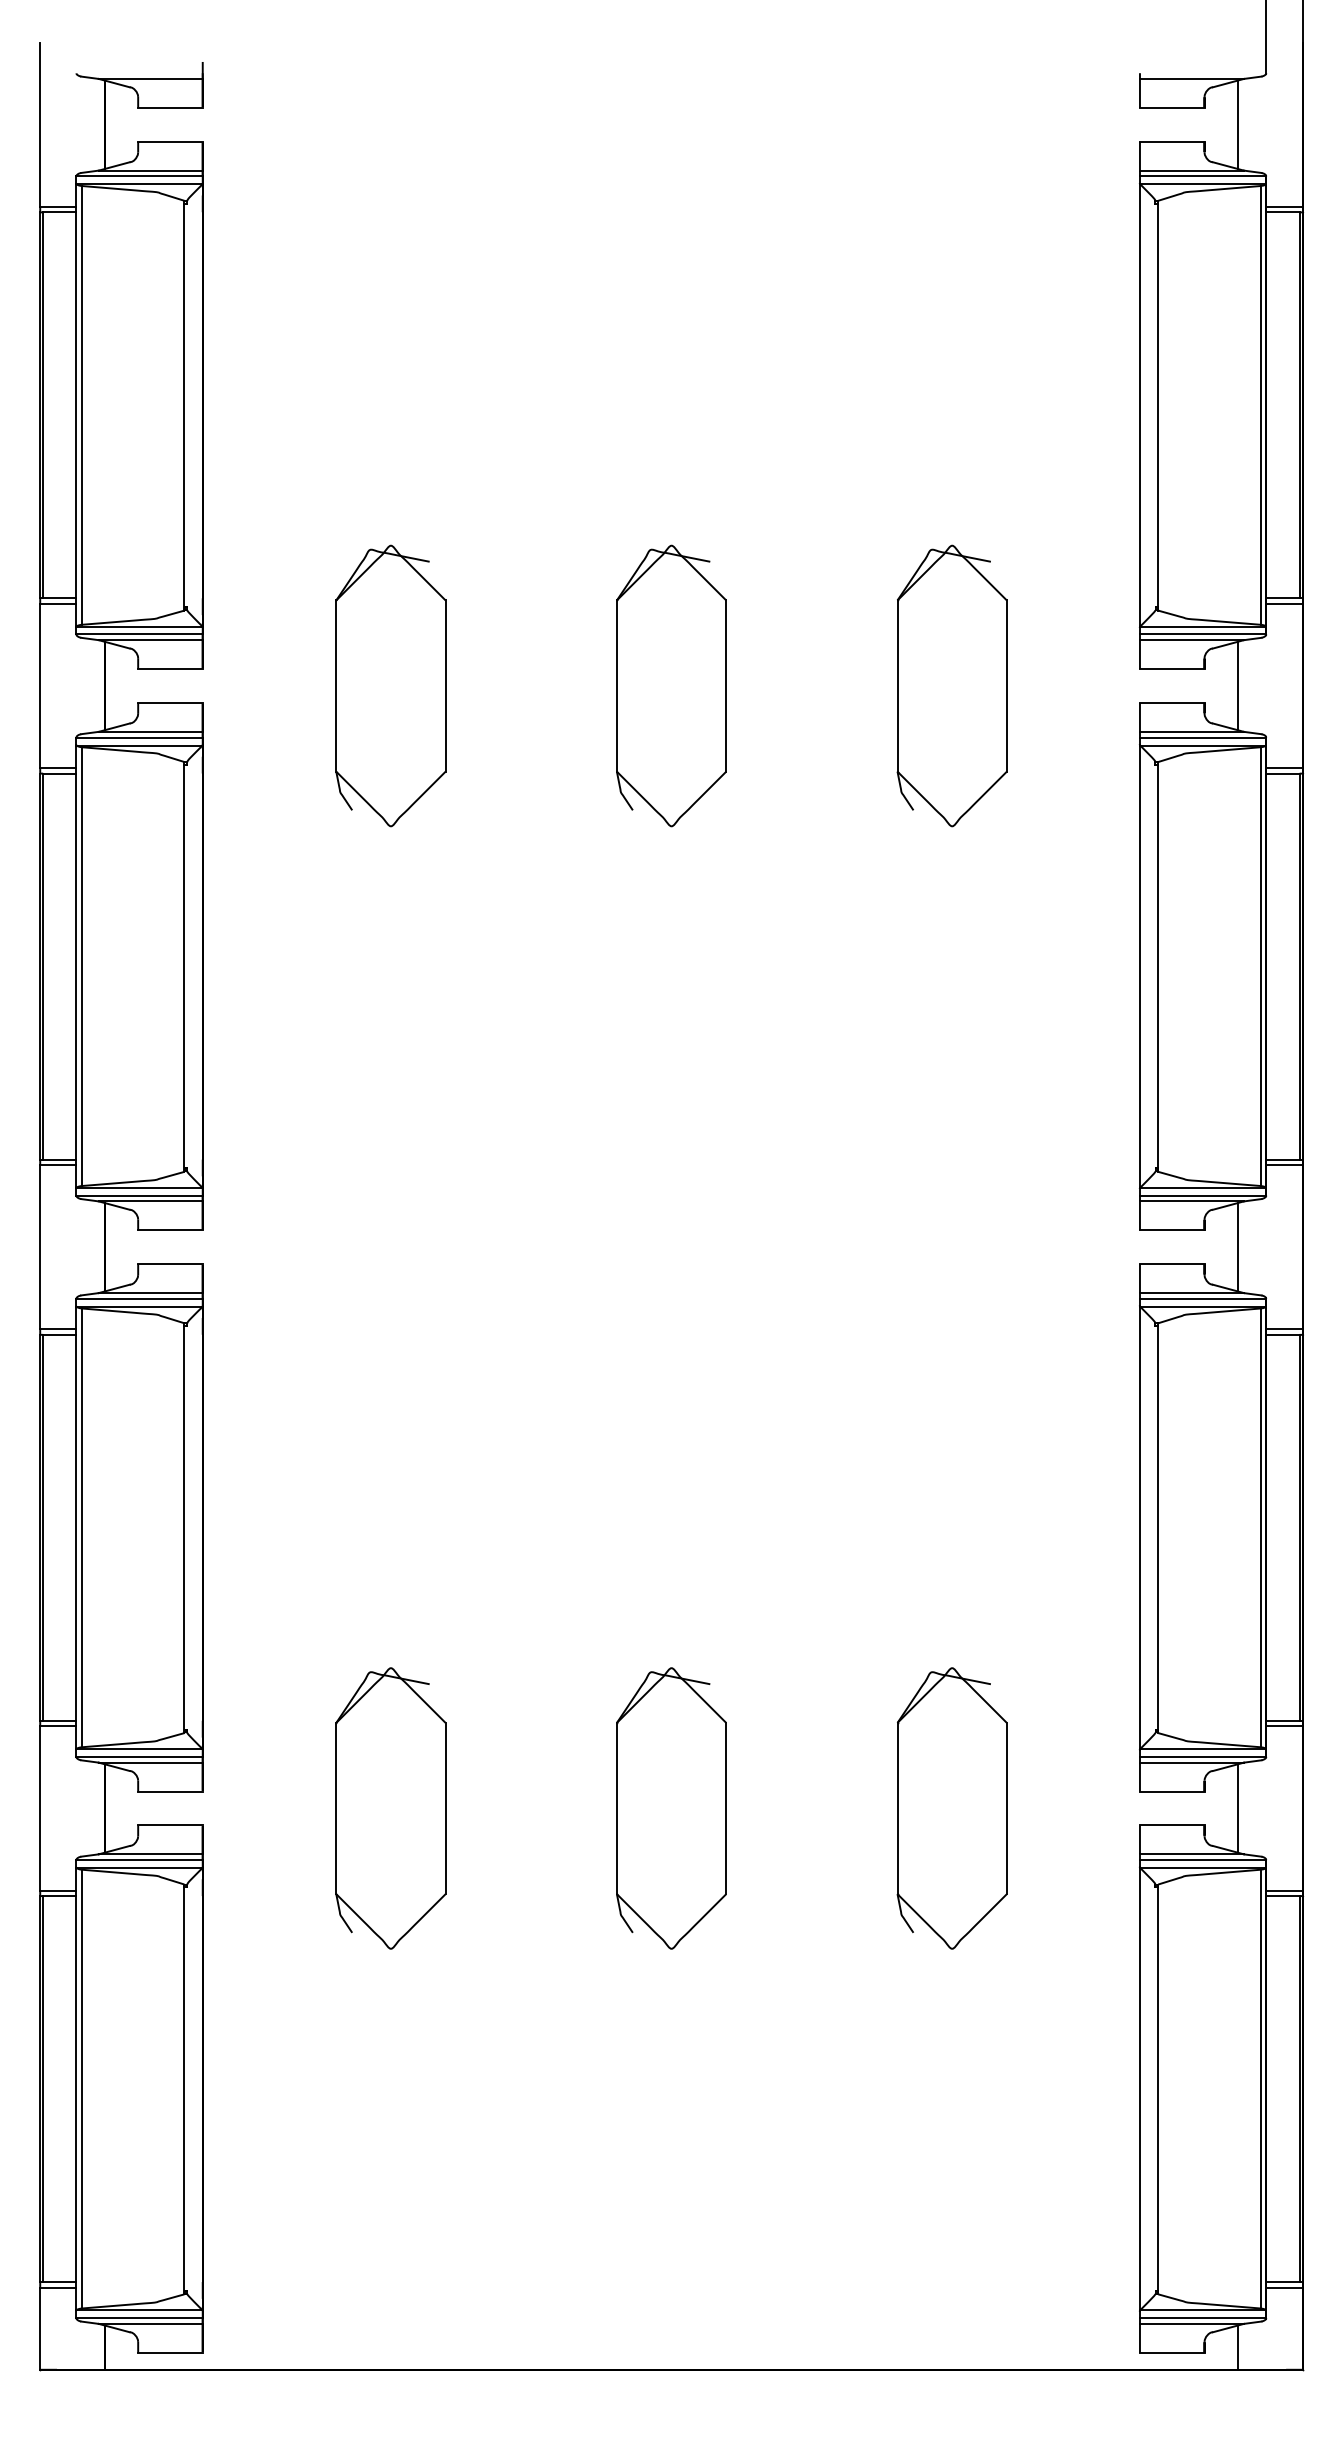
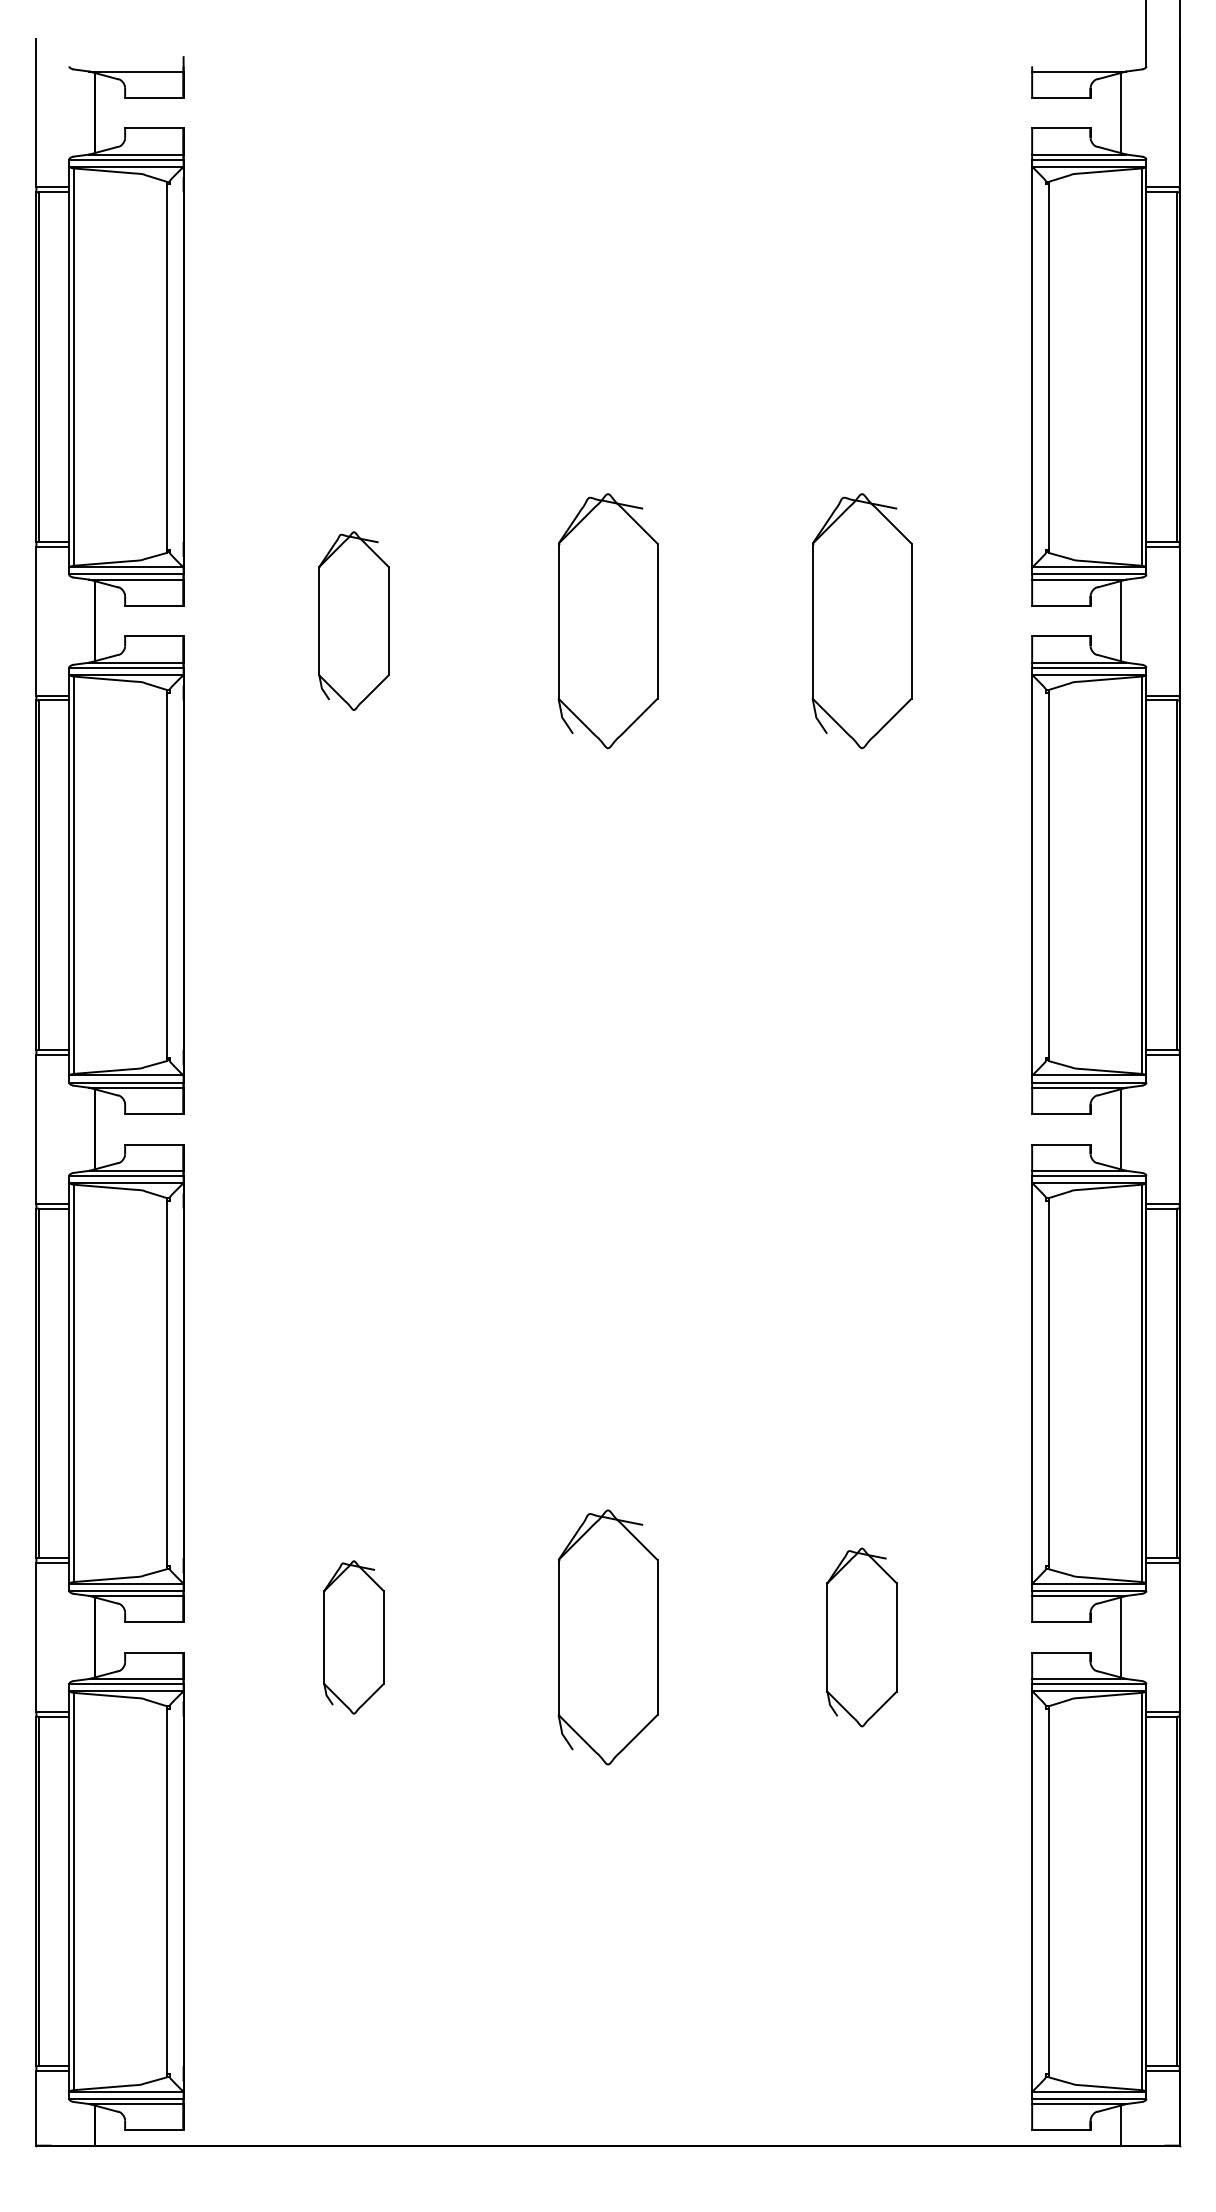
part: (390, 685) -> (353, 620), size x0.7
part: (390, 1808) -> (353, 1637), size x0.6
part: (951, 1808) -> (861, 1637), size x0.7

